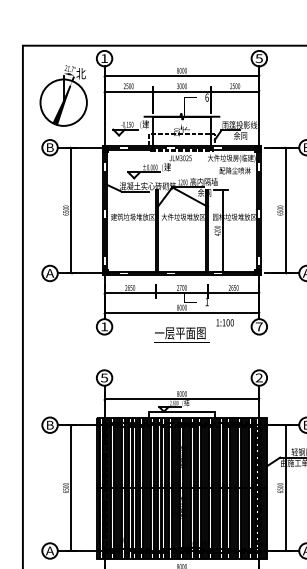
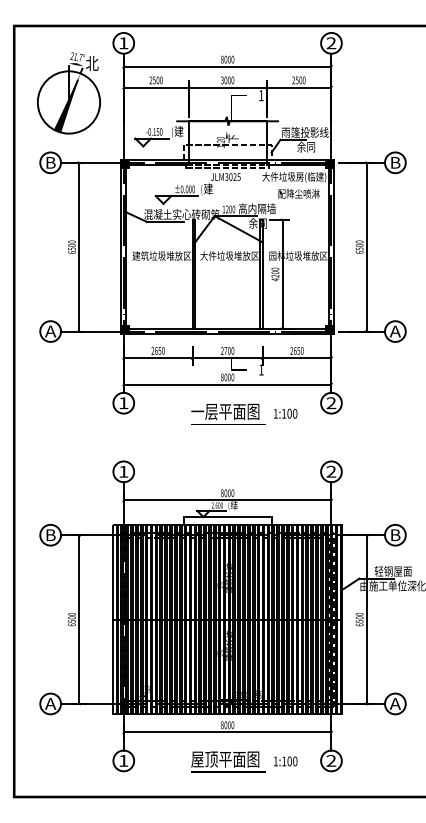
text: (259, 58) -> (331, 43), 5 -> 2
text: (207, 97) -> (261, 95), 6 -> 1
text: (225, 322) -> (285, 413), moved
text: (259, 327) -> (331, 403), 7 -> 2
text: (104, 377) -> (123, 471), 5 -> 1

